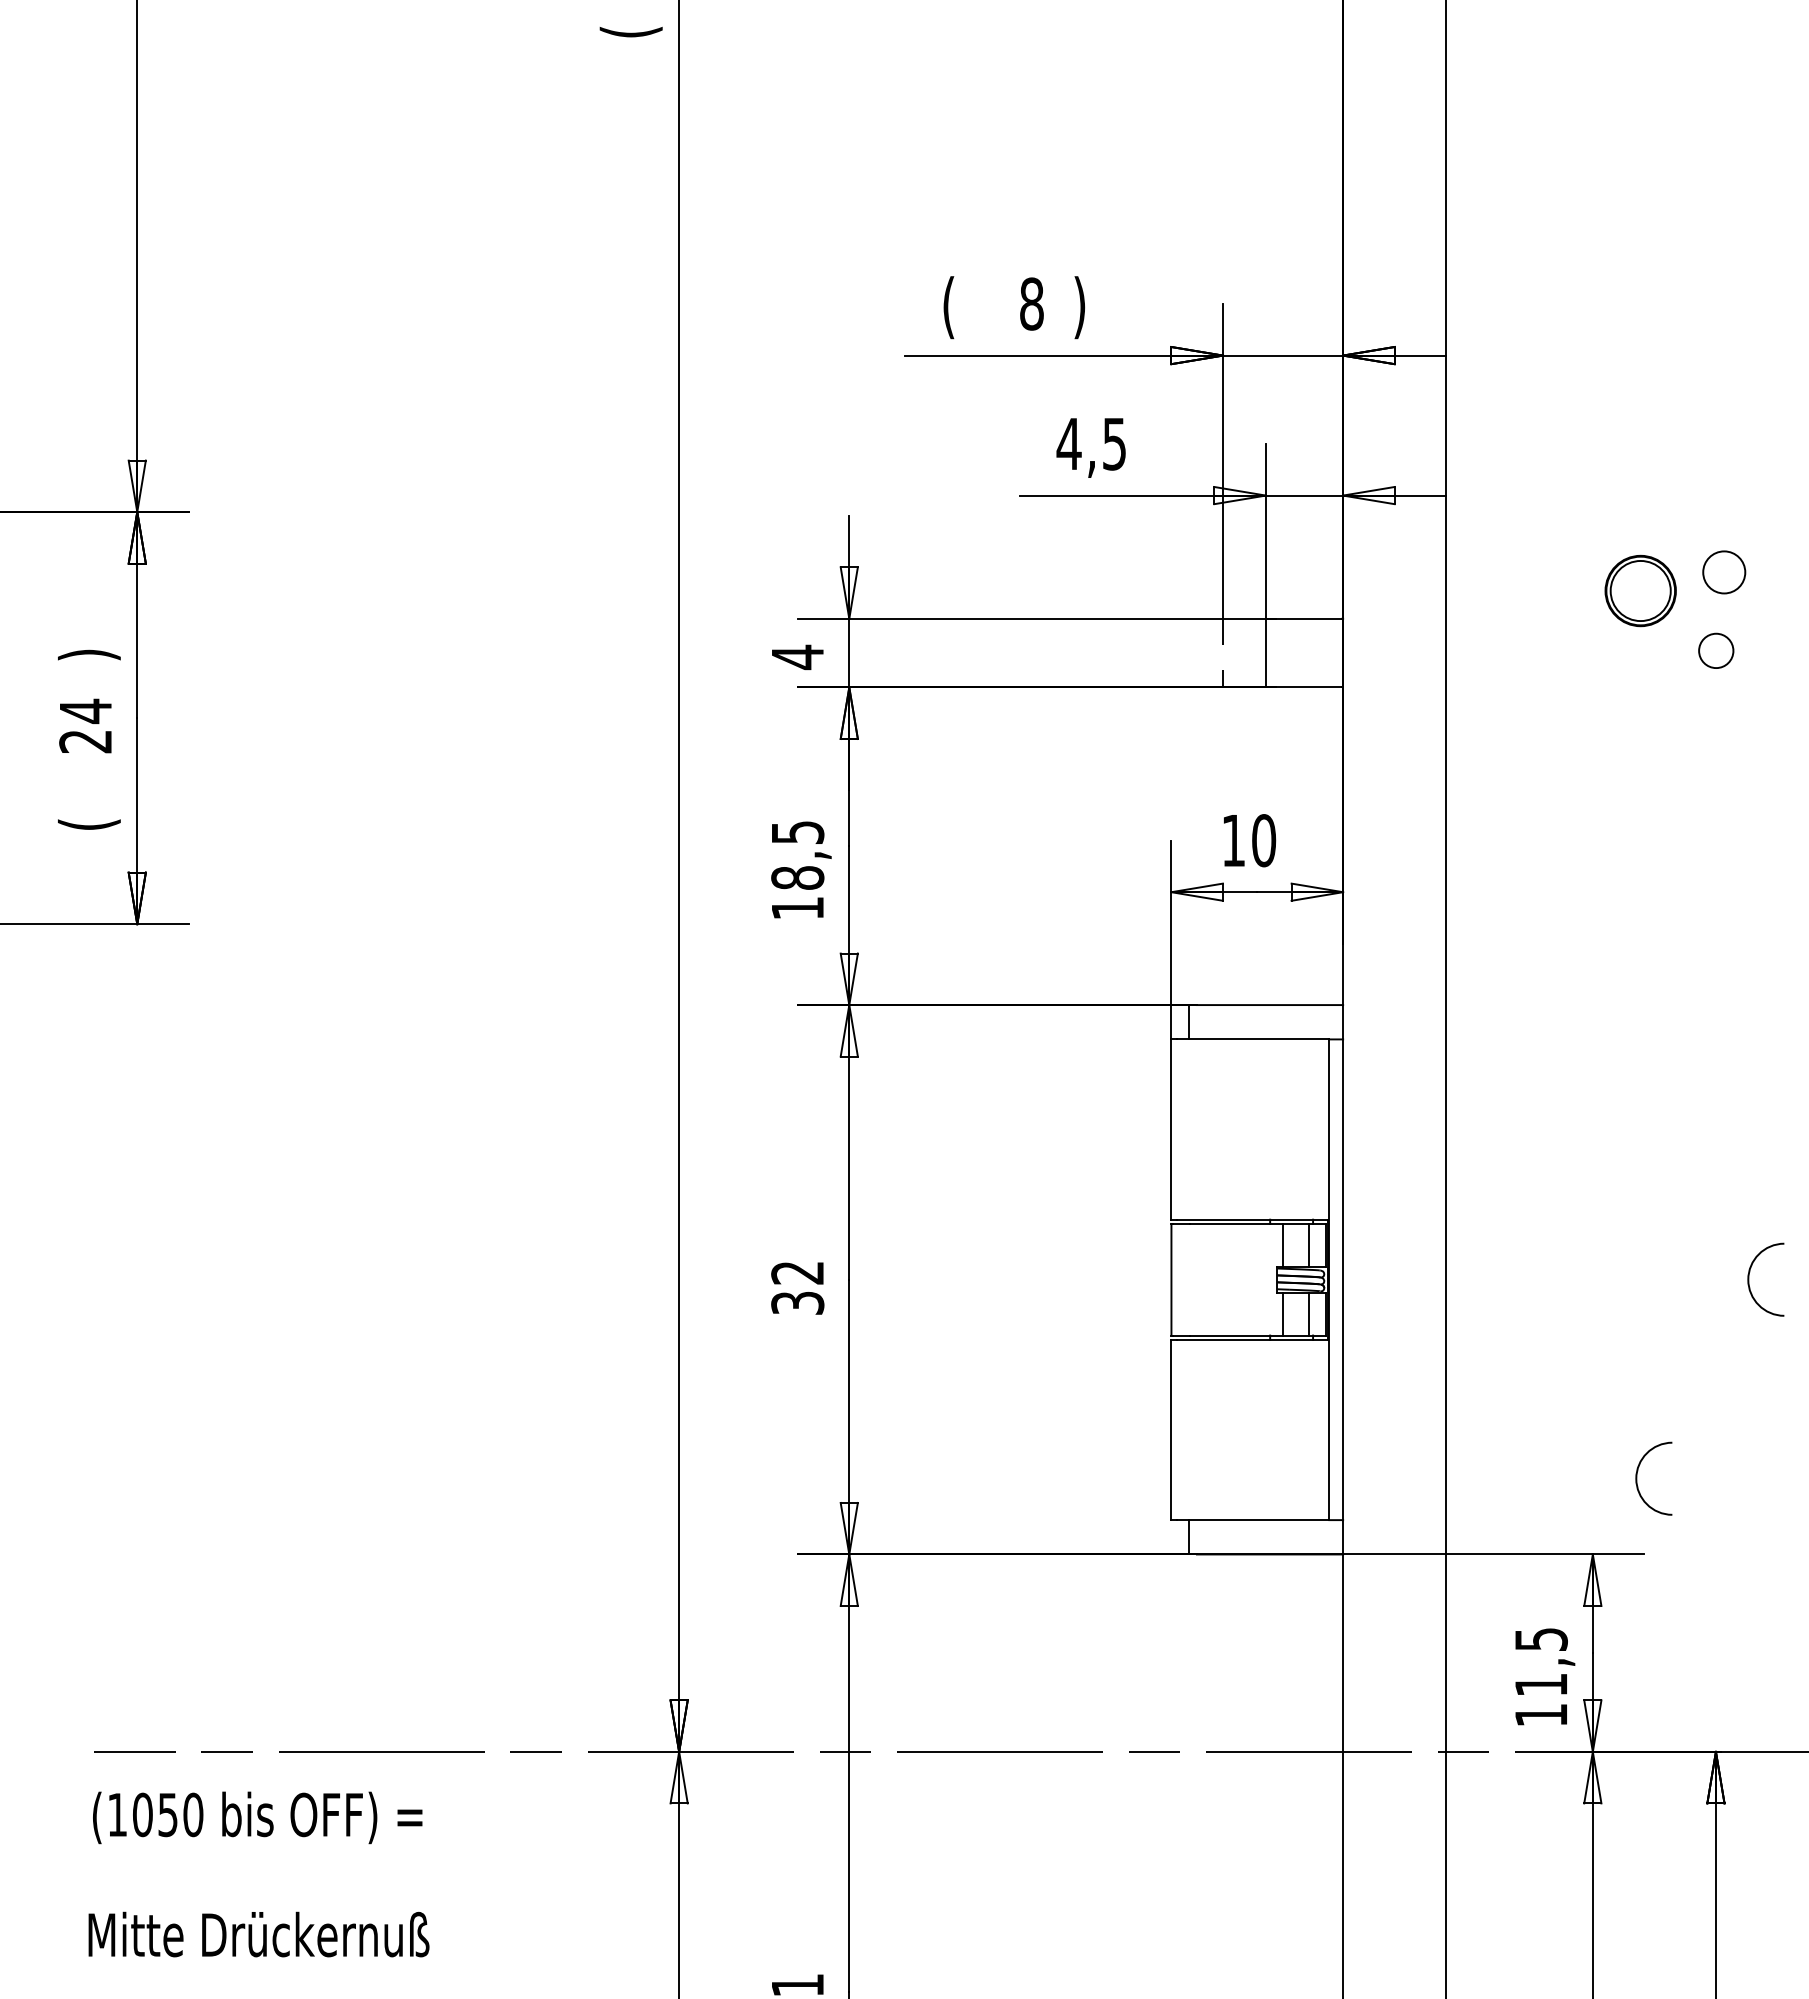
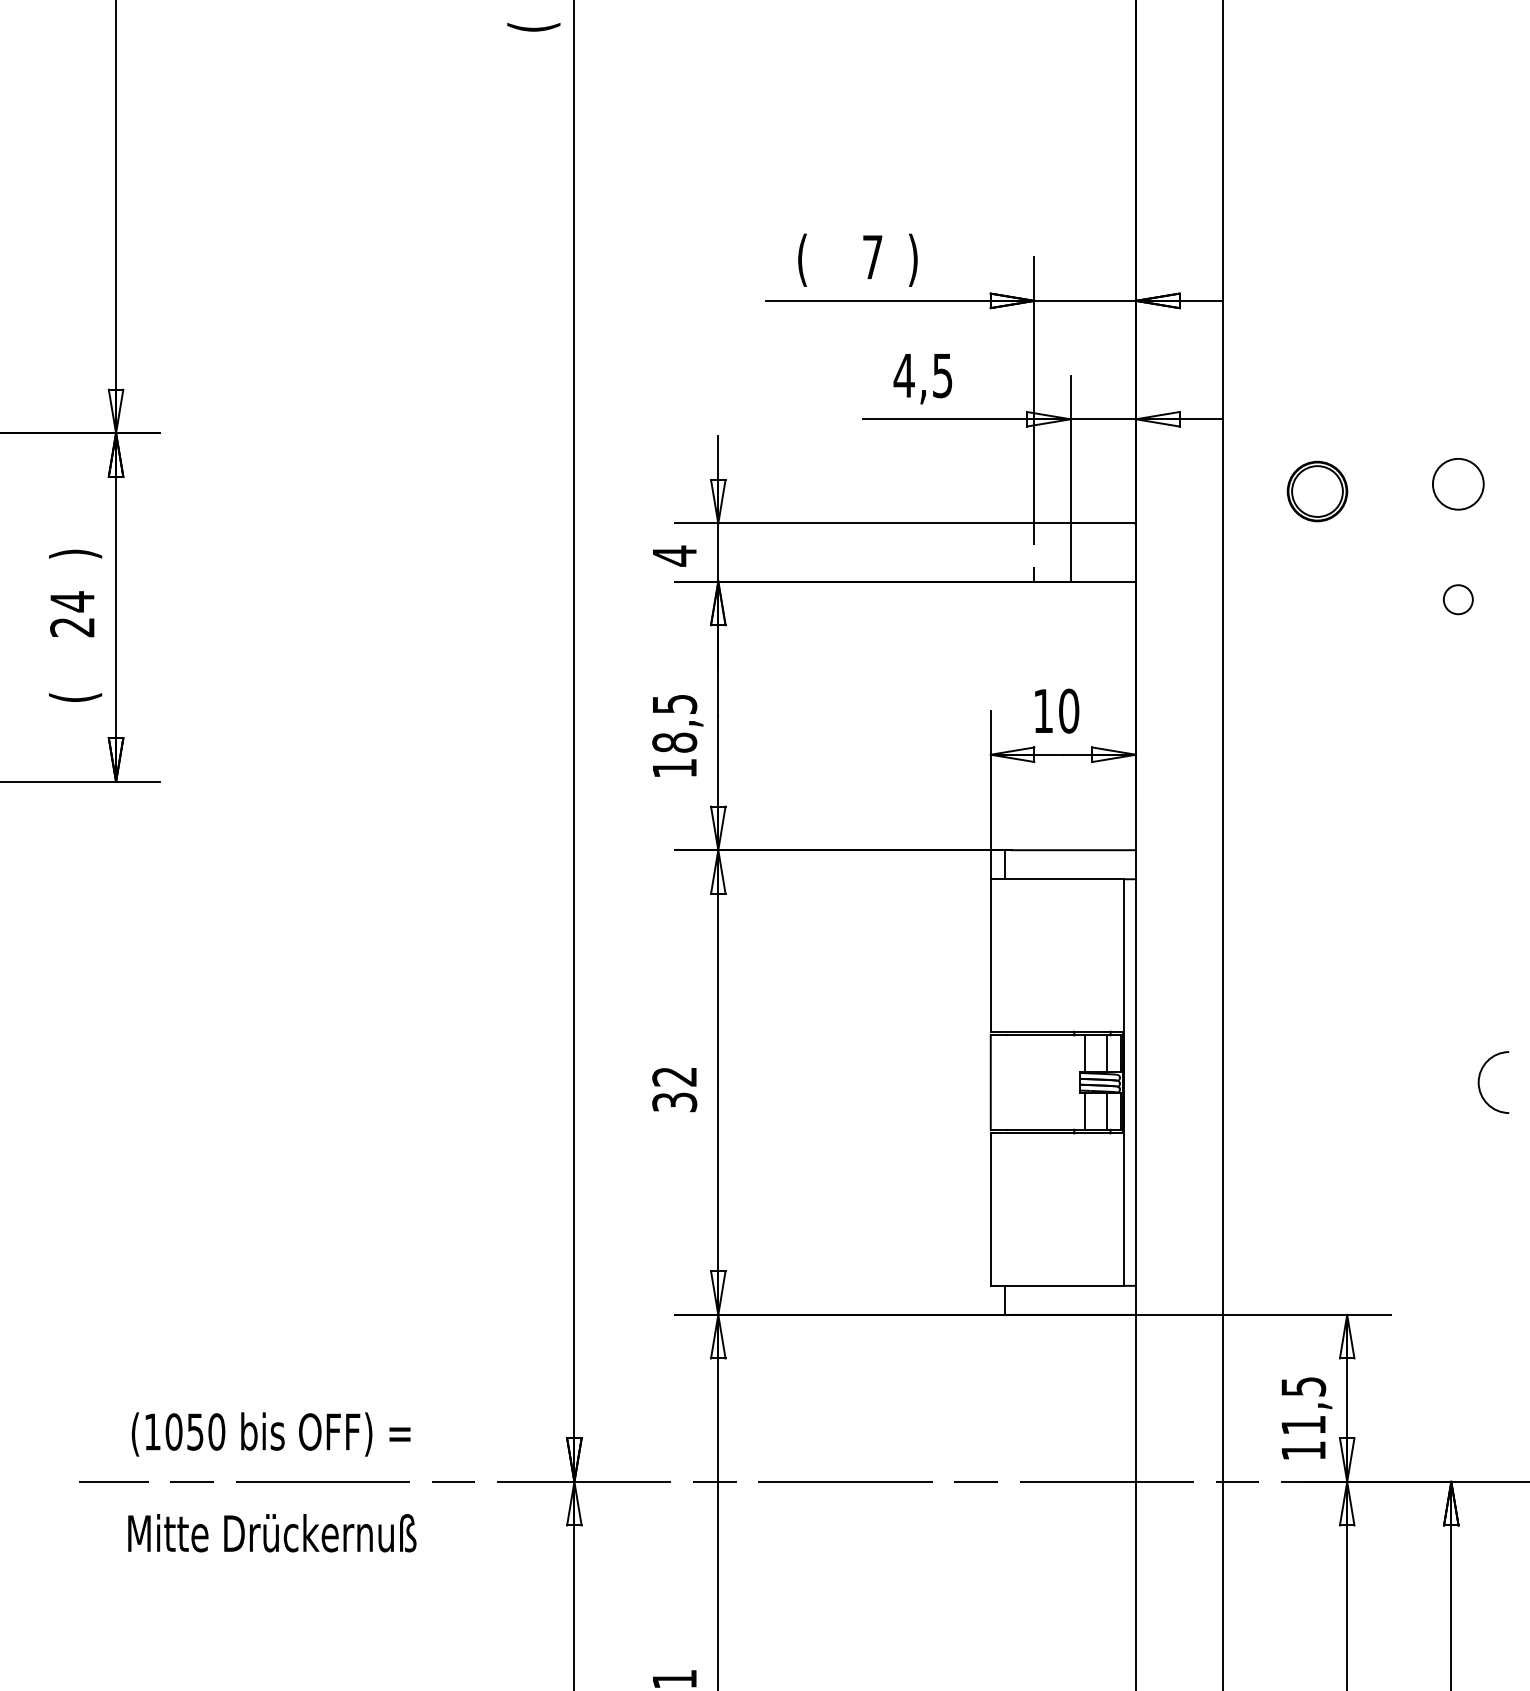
text: (1031, 303) -> (872, 256), 8 -> 7
circle: (1724, 572) -> (1458, 484), size x1.43
part: (1640, 590) -> (1317, 491), moved
circle: (1716, 650) -> (1458, 599), moved
arc: (1637, 1478) -> (1384, 1250), removed
text: (258, 1874) -> (271, 1482), moved

